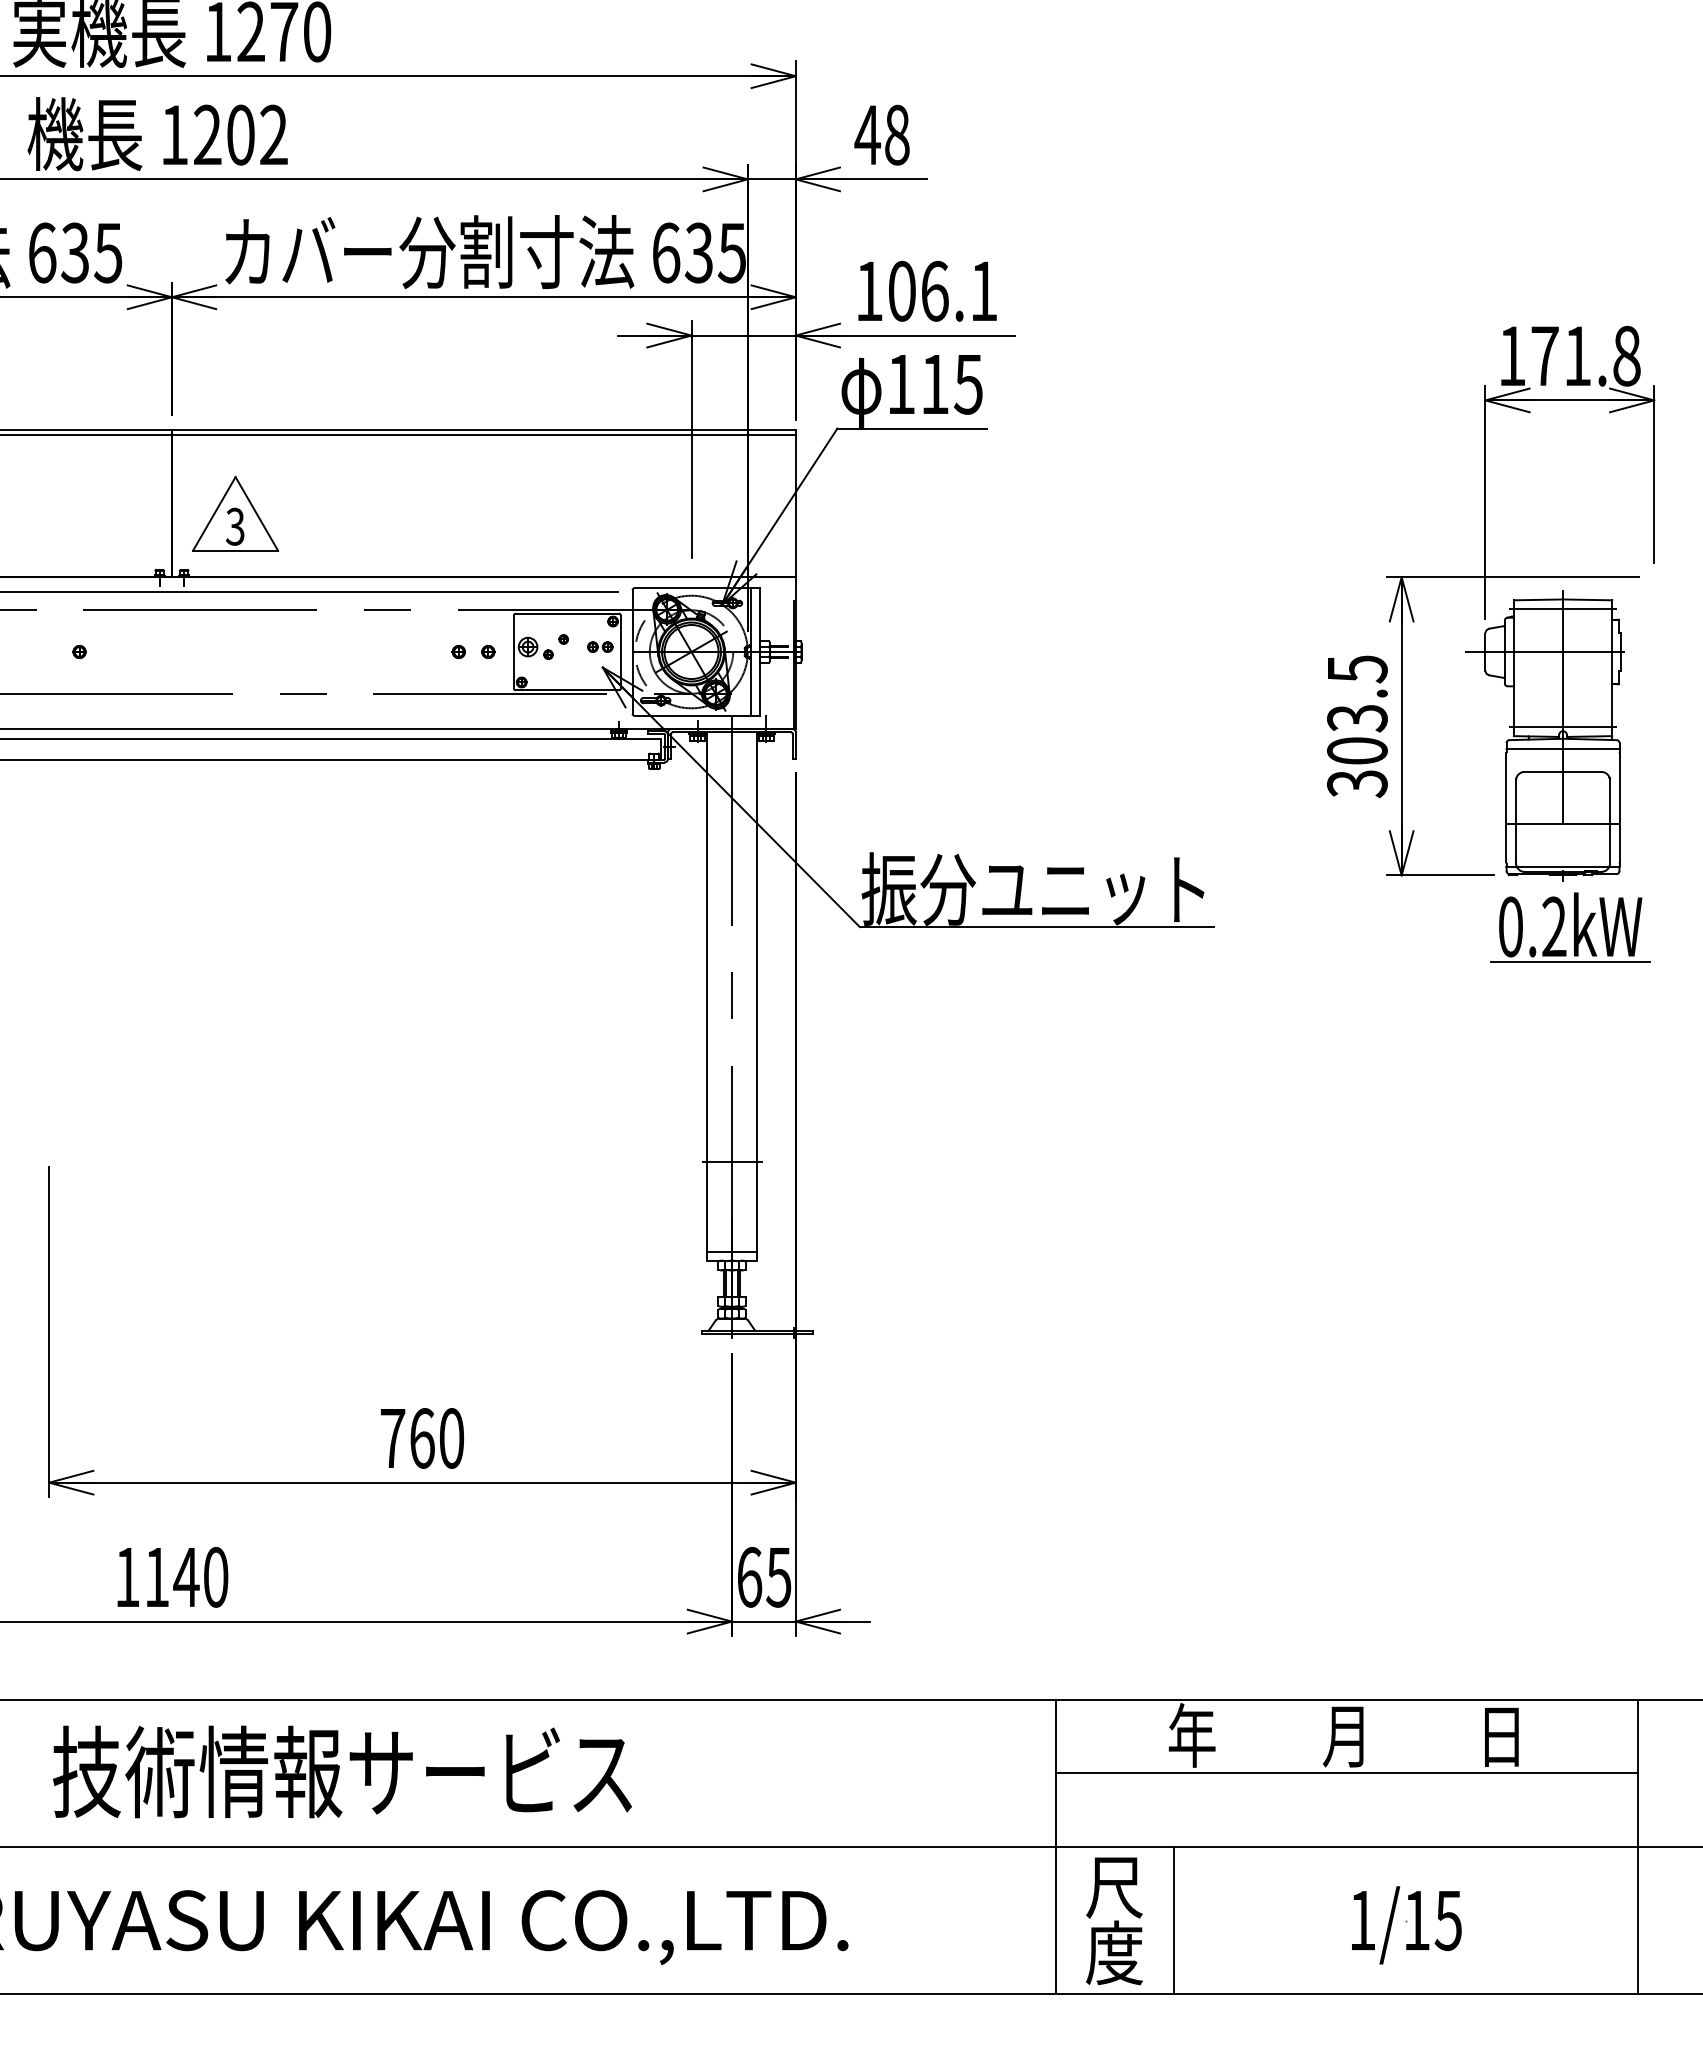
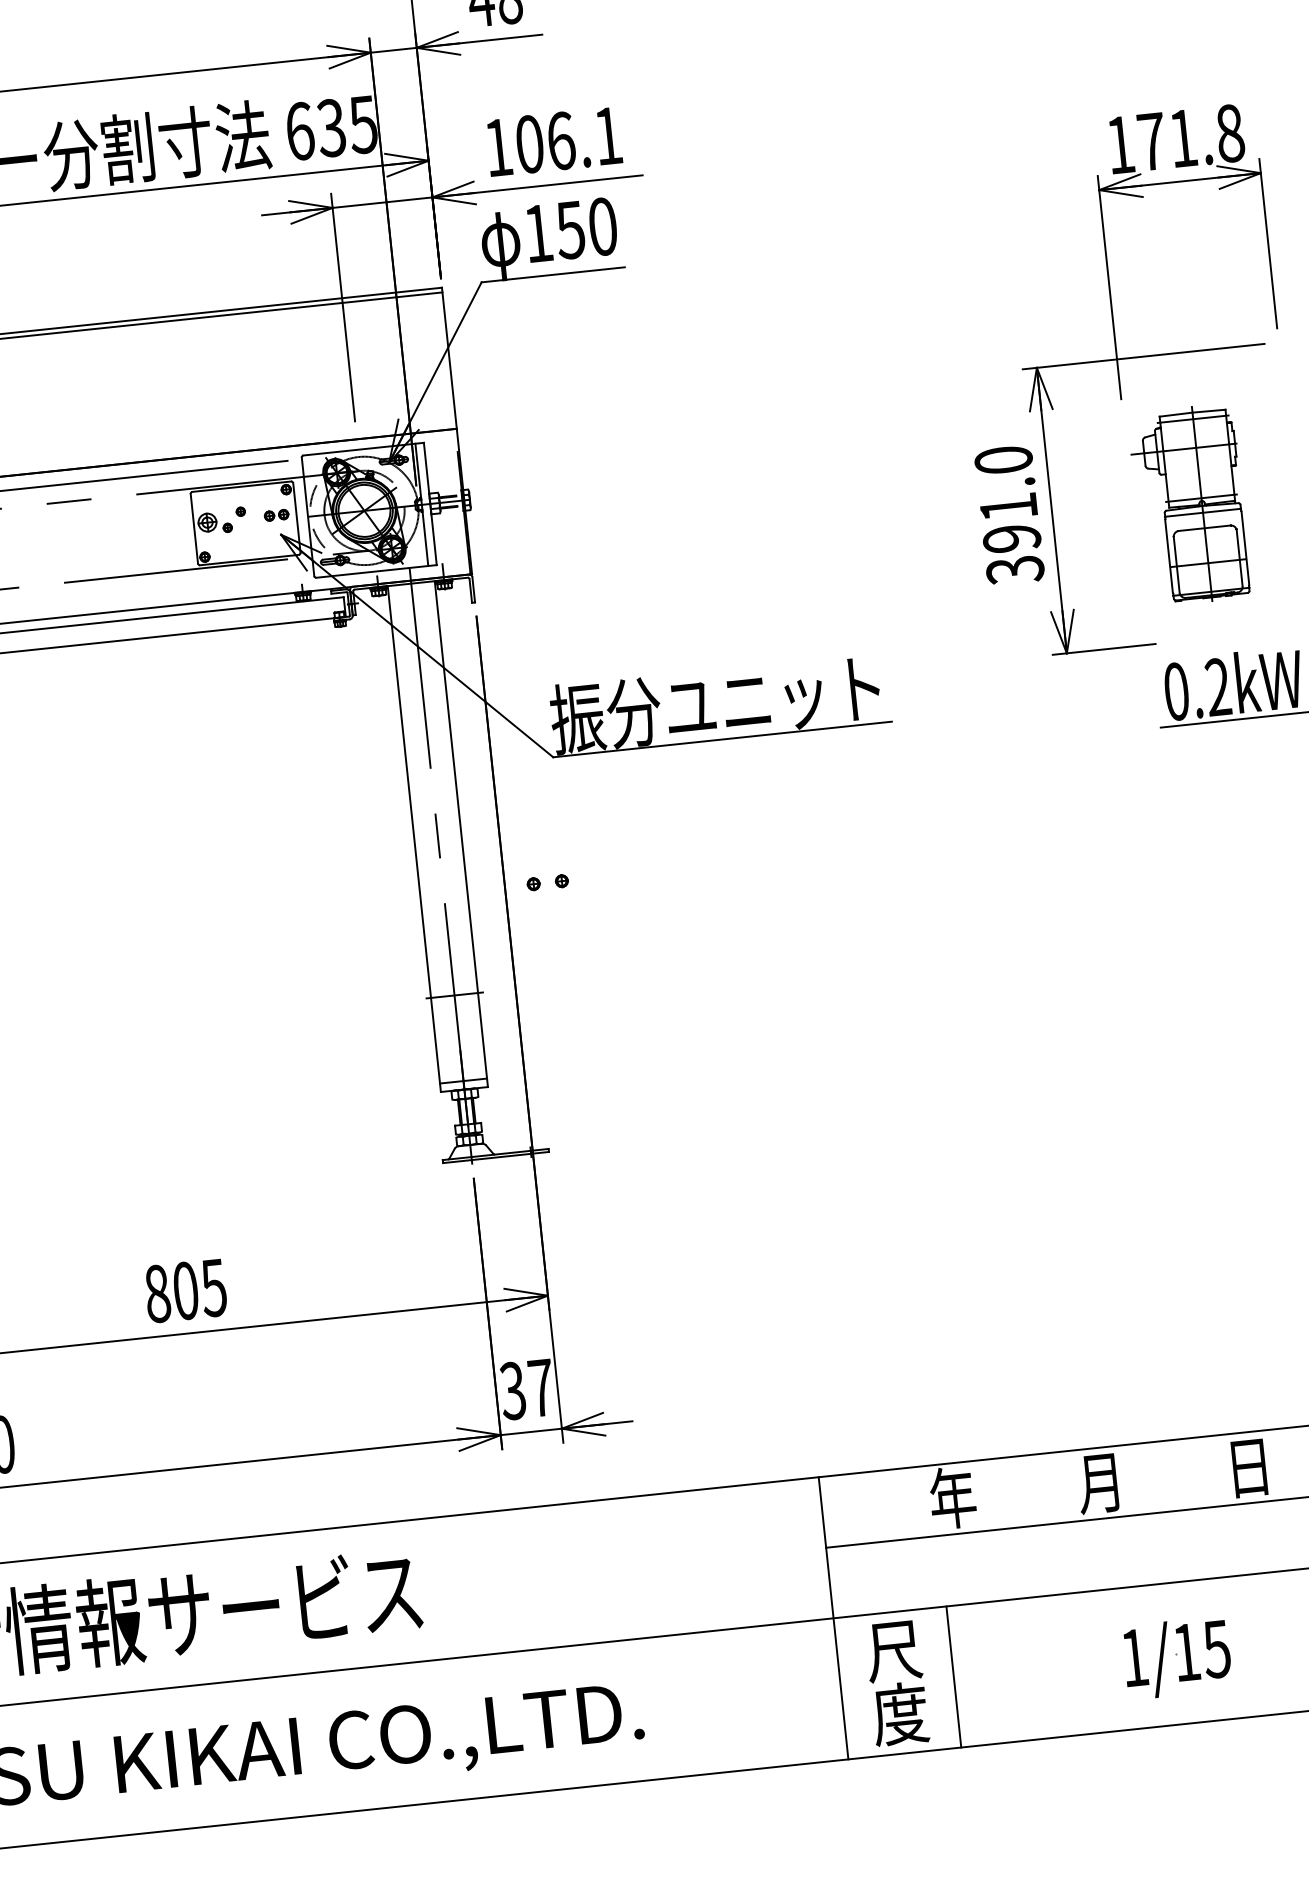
text: (951, 384) -> (586, 228), 115 -> 150
part: (465, 651) -> (540, 883), moved
text: (1357, 709) -> (1007, 498), 303.5 -> 391.0
part: (1544, 735) -> (1189, 504), size x0.7
text: (422, 1438) -> (186, 1290), 760 -> 805
text: (763, 1576) -> (526, 1388), 65 -> 37

